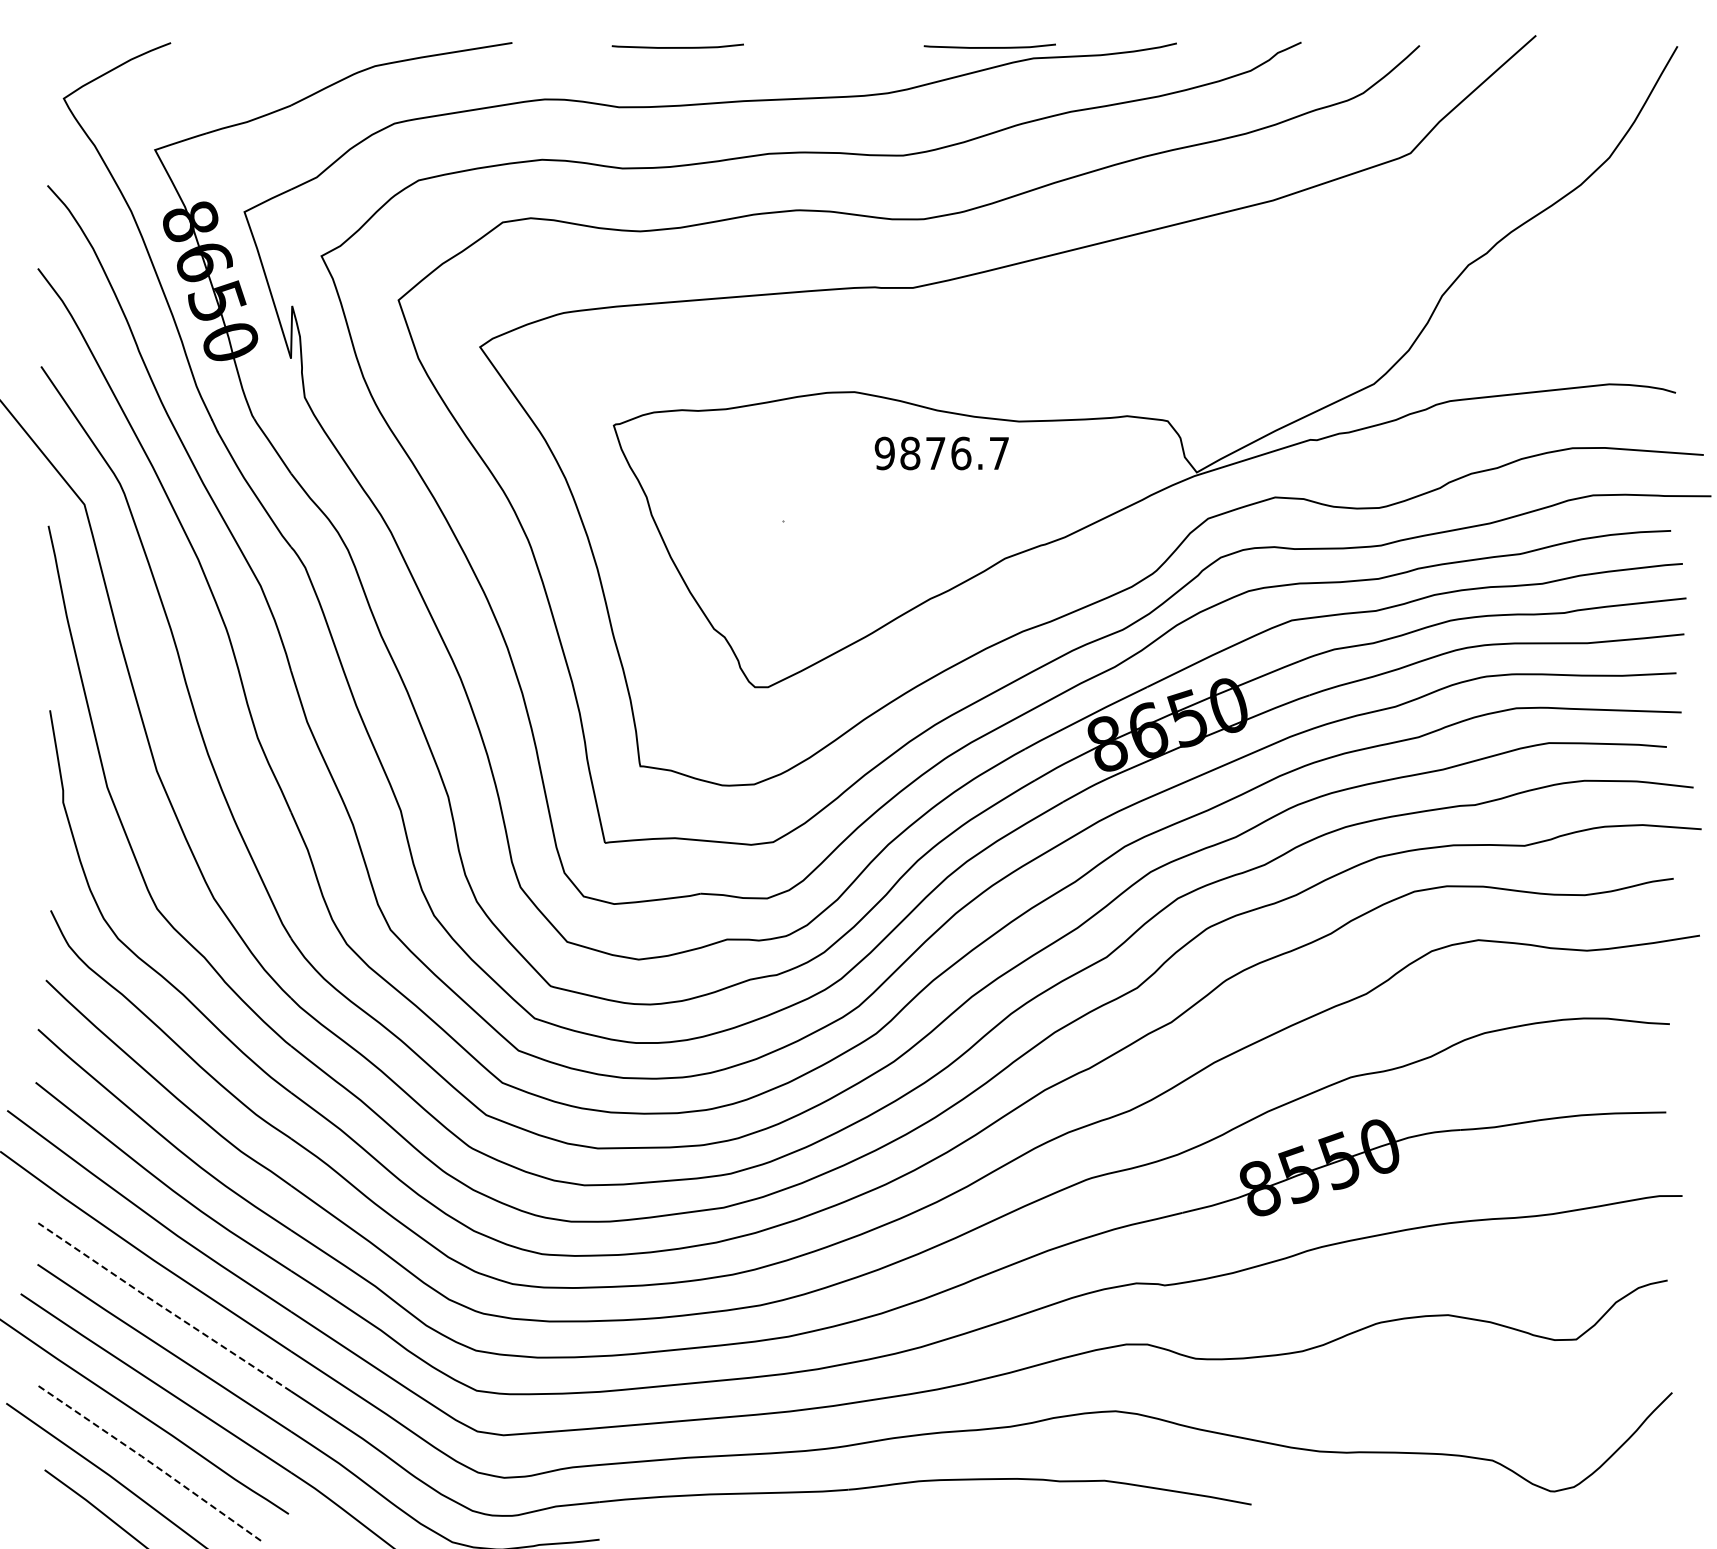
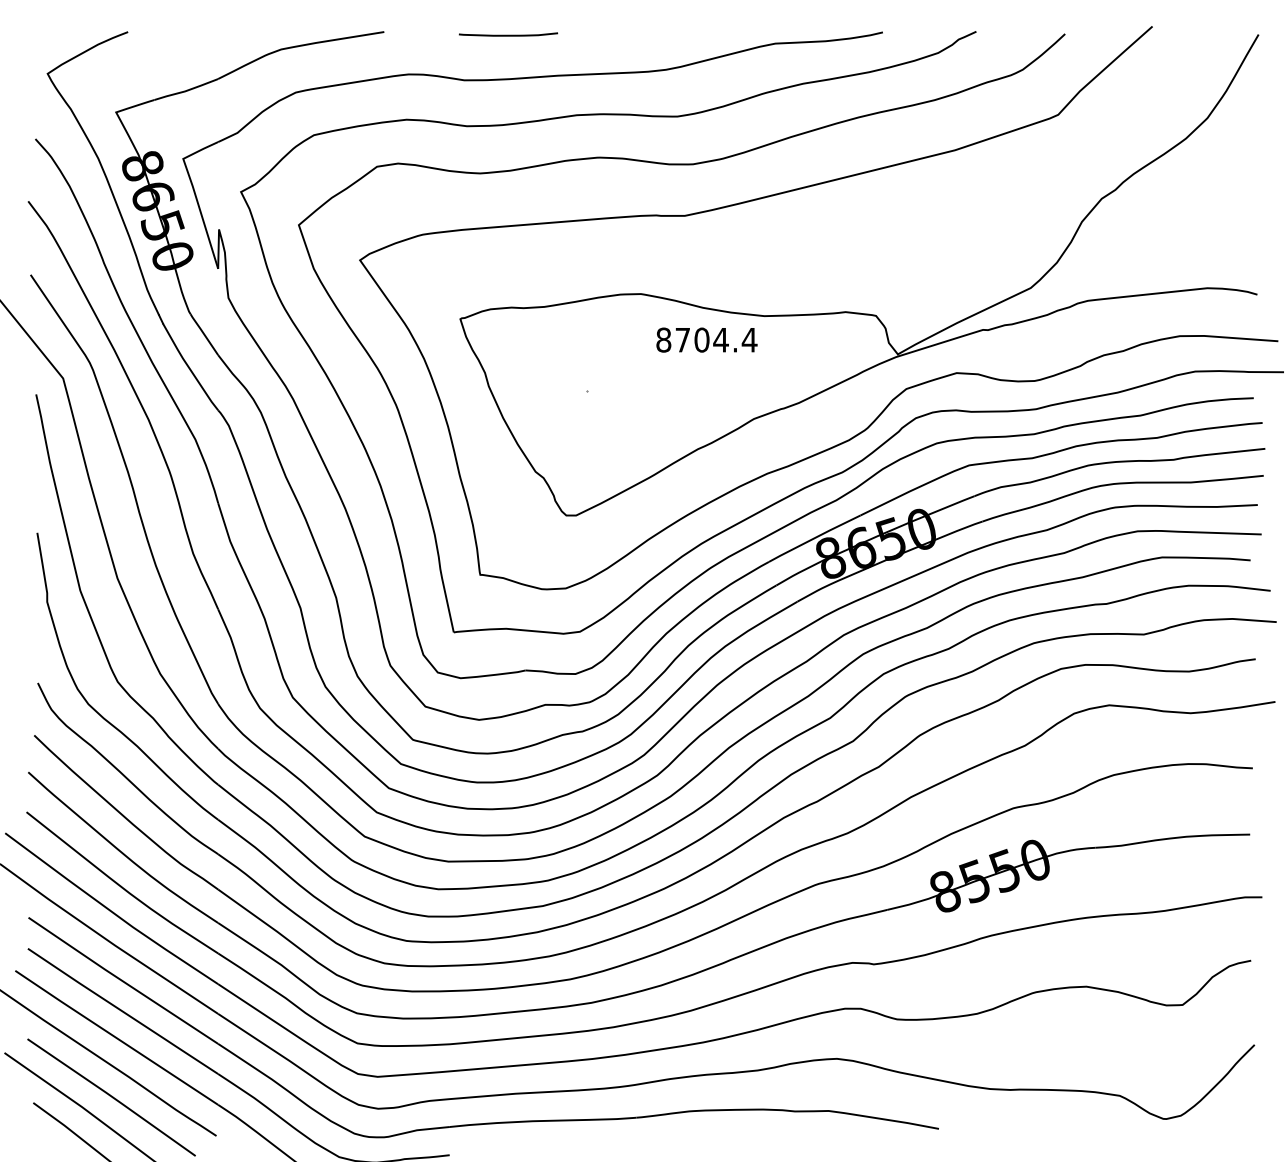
curve: (989, 47) -> (742, 35), removed
text: (941, 453) -> (706, 340), 9876.7 -> 8704.4
line: (163, 1307) -> (122, 980), dashed -> solid
line: (149, 1461) -> (111, 1096), dashed -> solid

